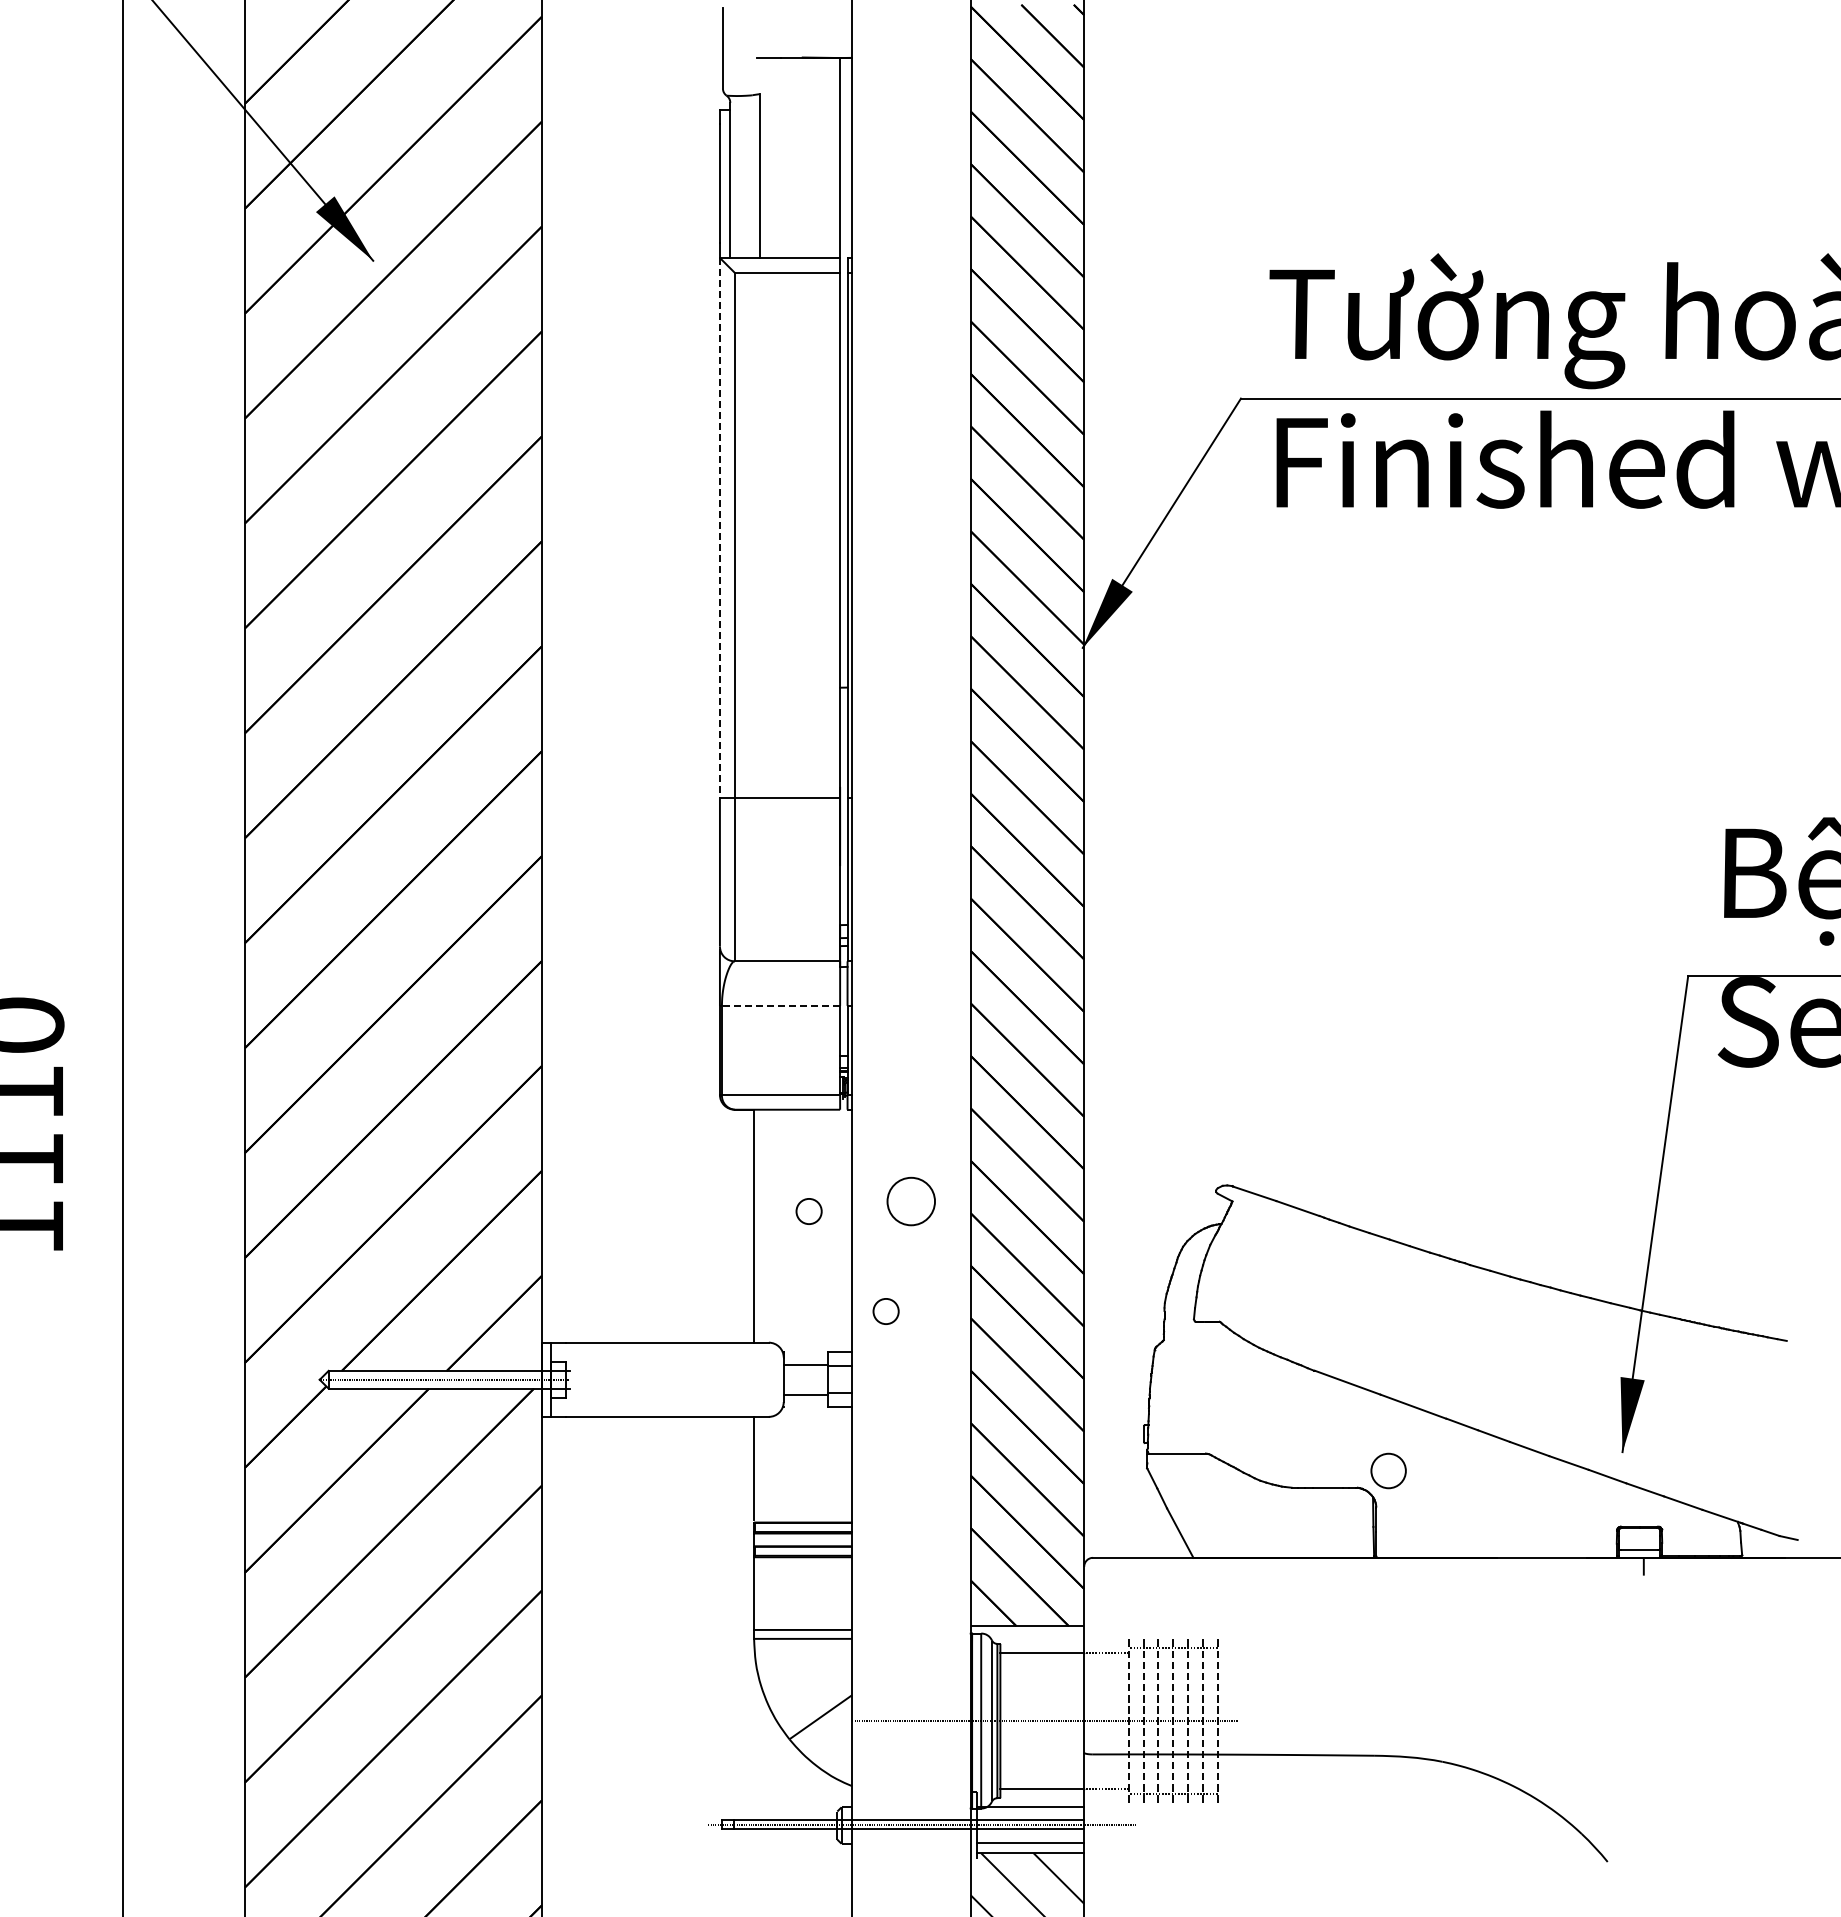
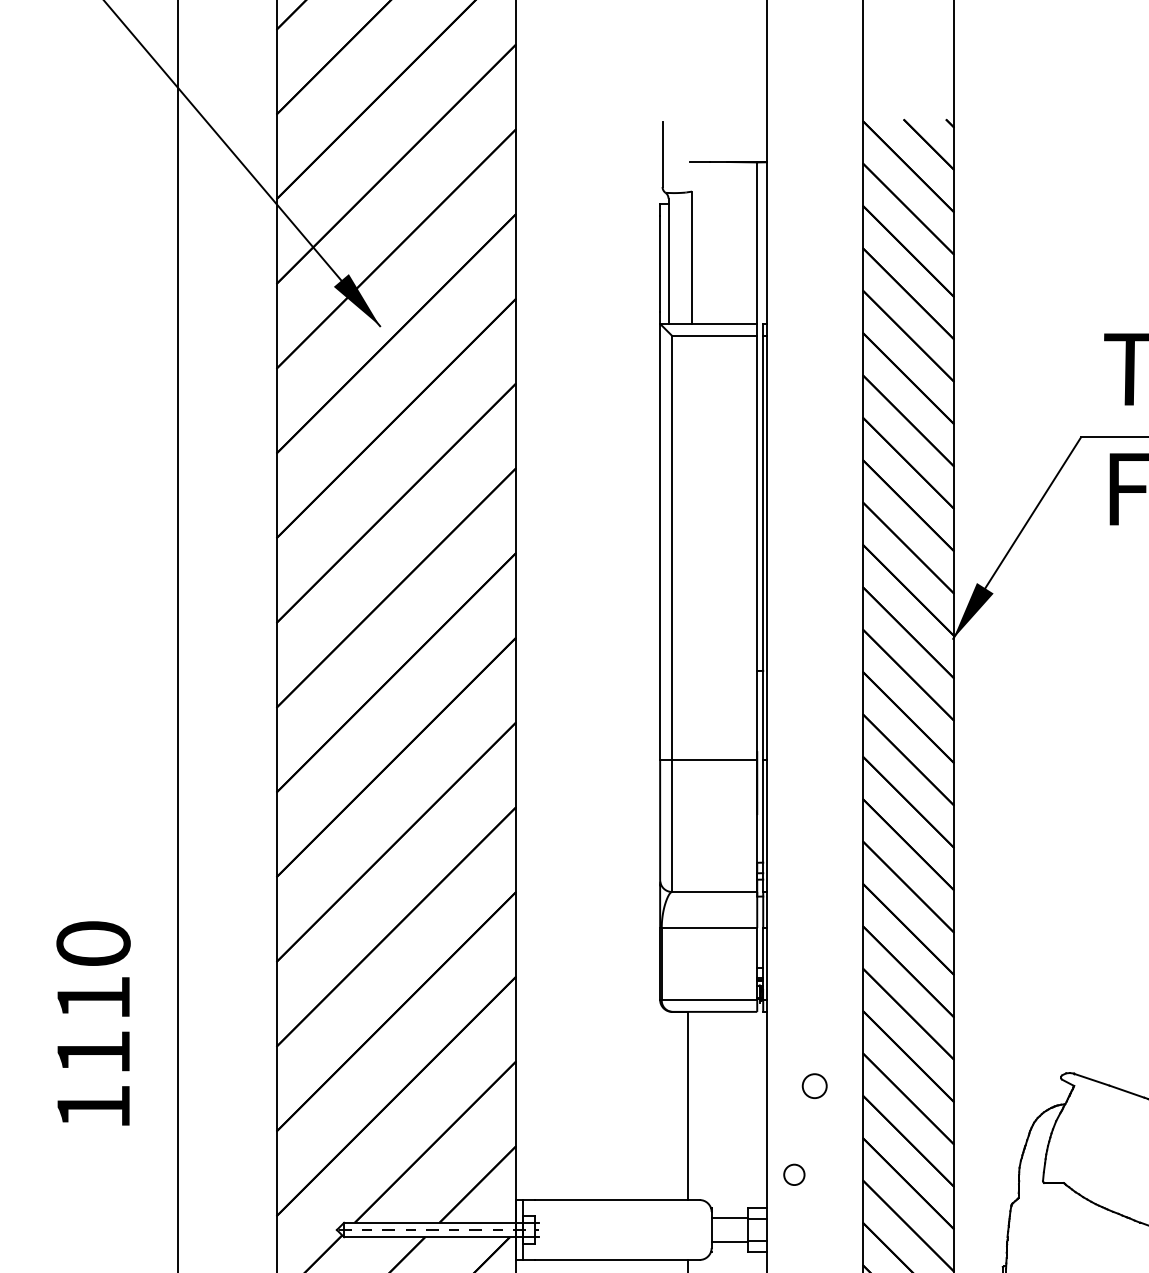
line: (719, 528) -> (659, 542), dashed -> solid
line: (780, 1005) -> (709, 927), dashed -> solid
circle: (911, 1201) -> (814, 1086), size x0.62
circle: (808, 1211) -> (731, 1094), removed

